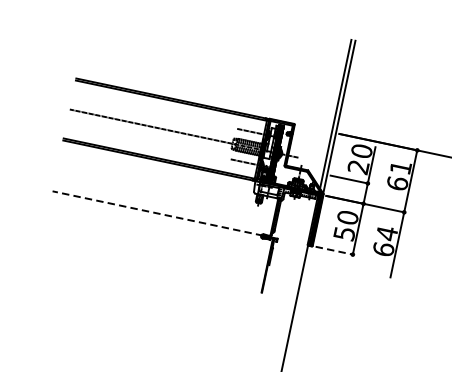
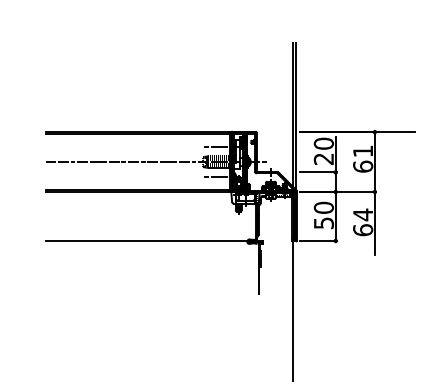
line: (157, 214) -> (147, 241), dashed -> solid
line: (334, 251) -> (318, 241), dashed -> solid

